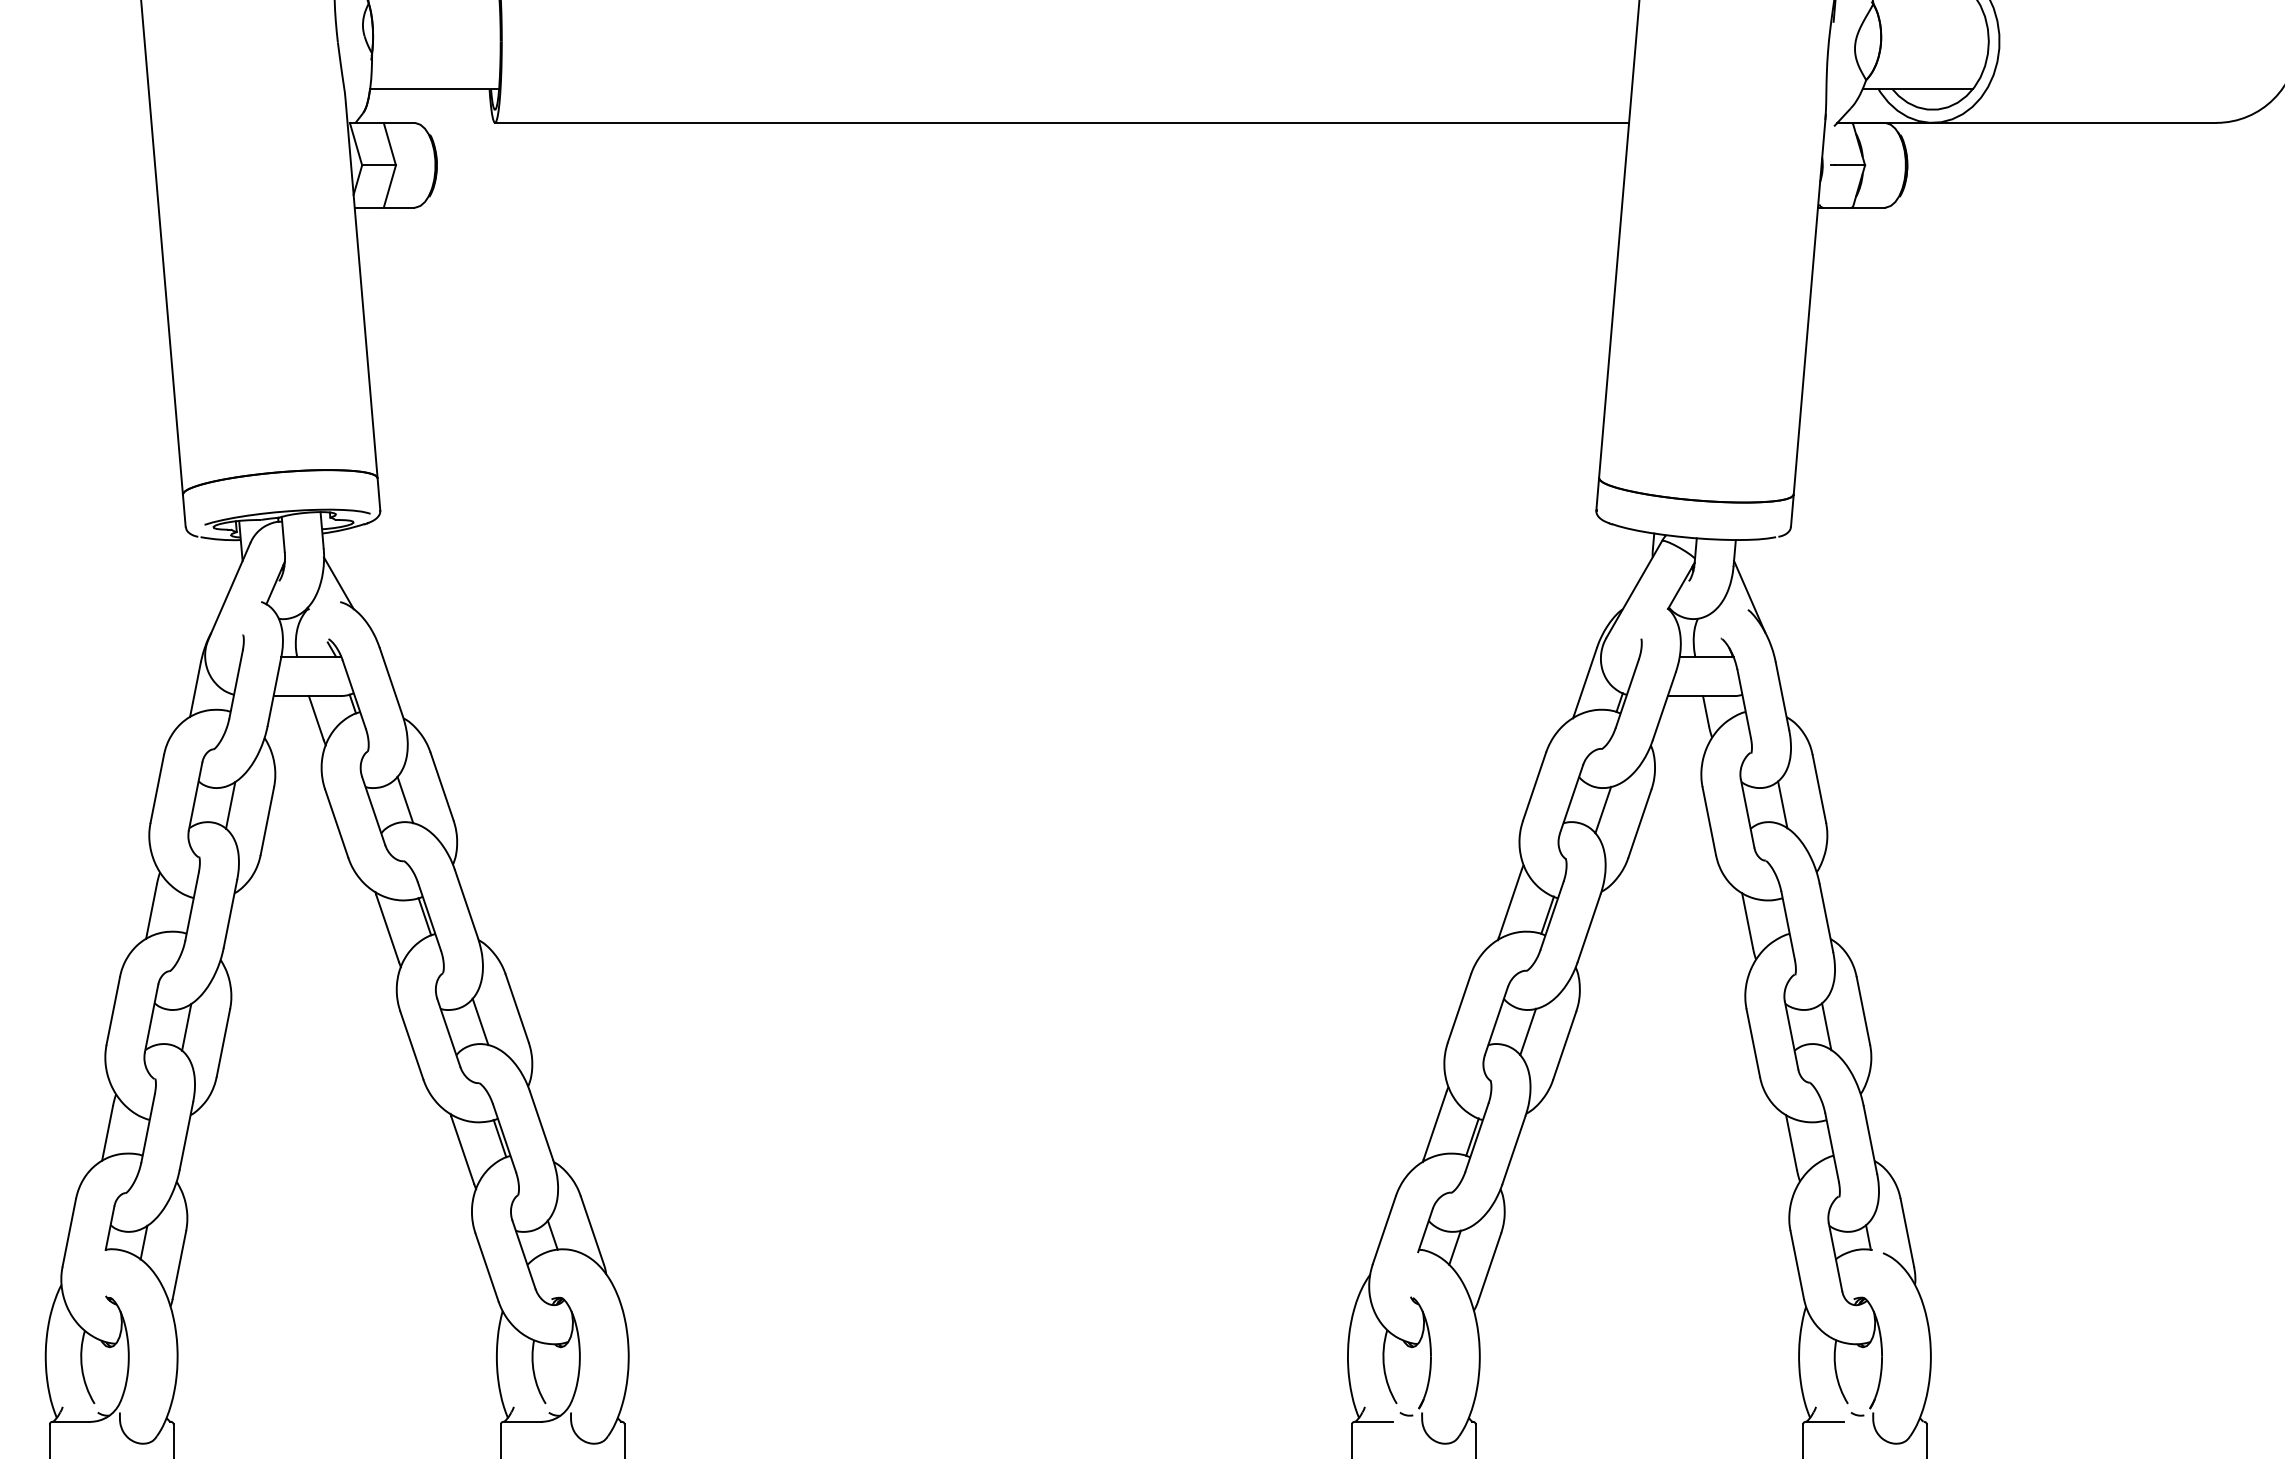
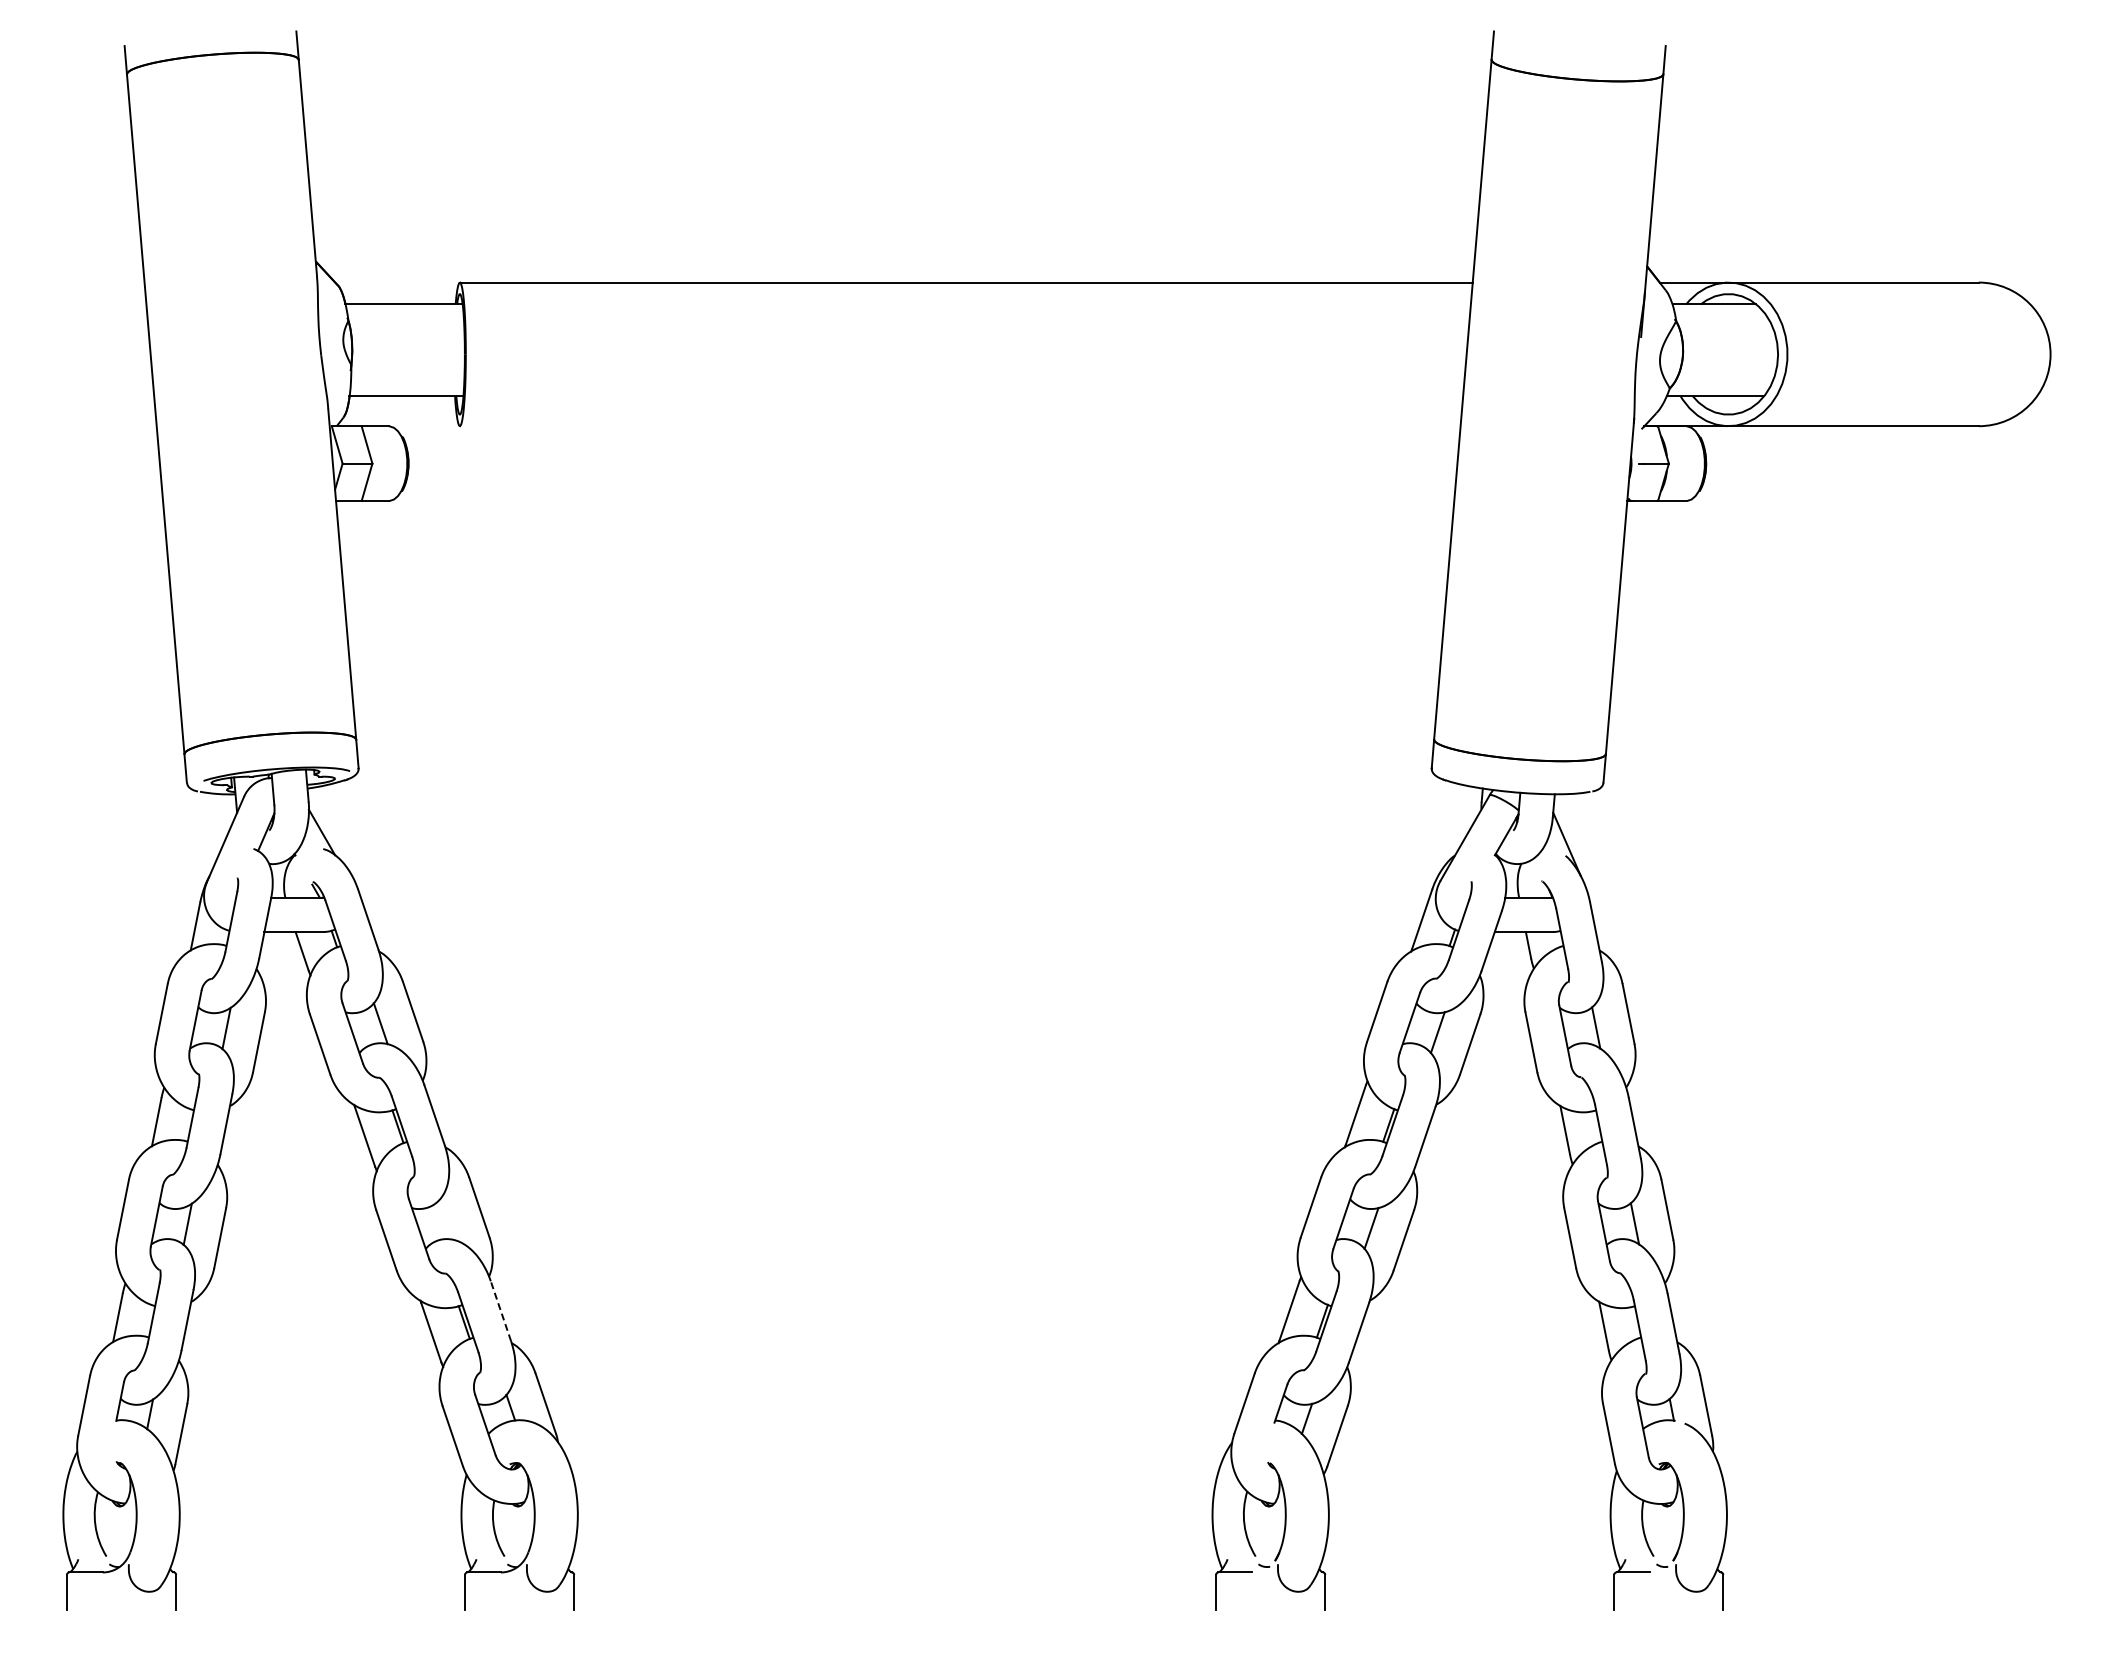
line: (1061, 123) -> (959, 426), removed
line: (481, 1021) -> (447, 1219), removed
line: (541, 1126) -> (500, 1311), solid -> dashed

